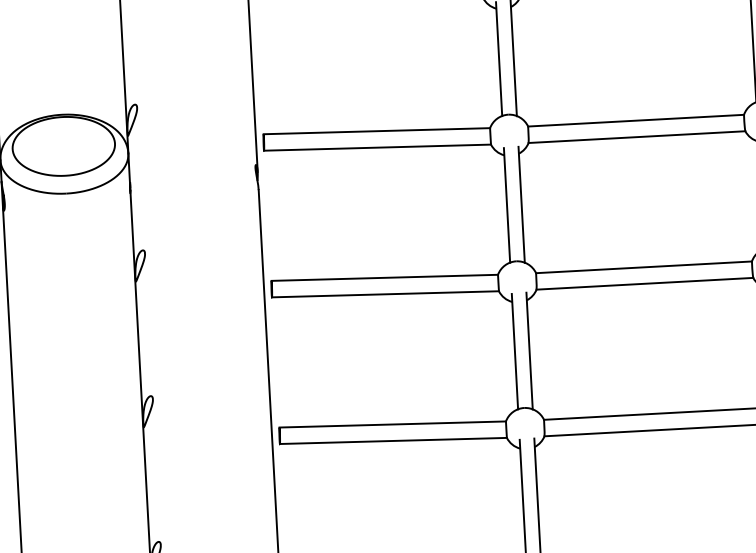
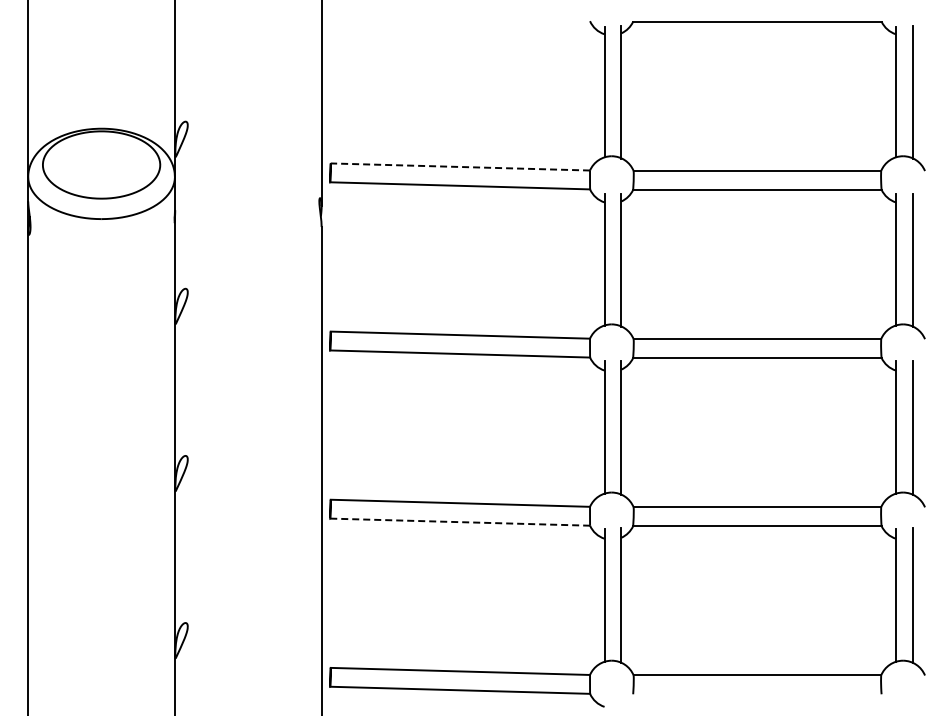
line: (376, 130) -> (460, 166), solid -> dashed
line: (393, 441) -> (460, 522), solid -> dashed

